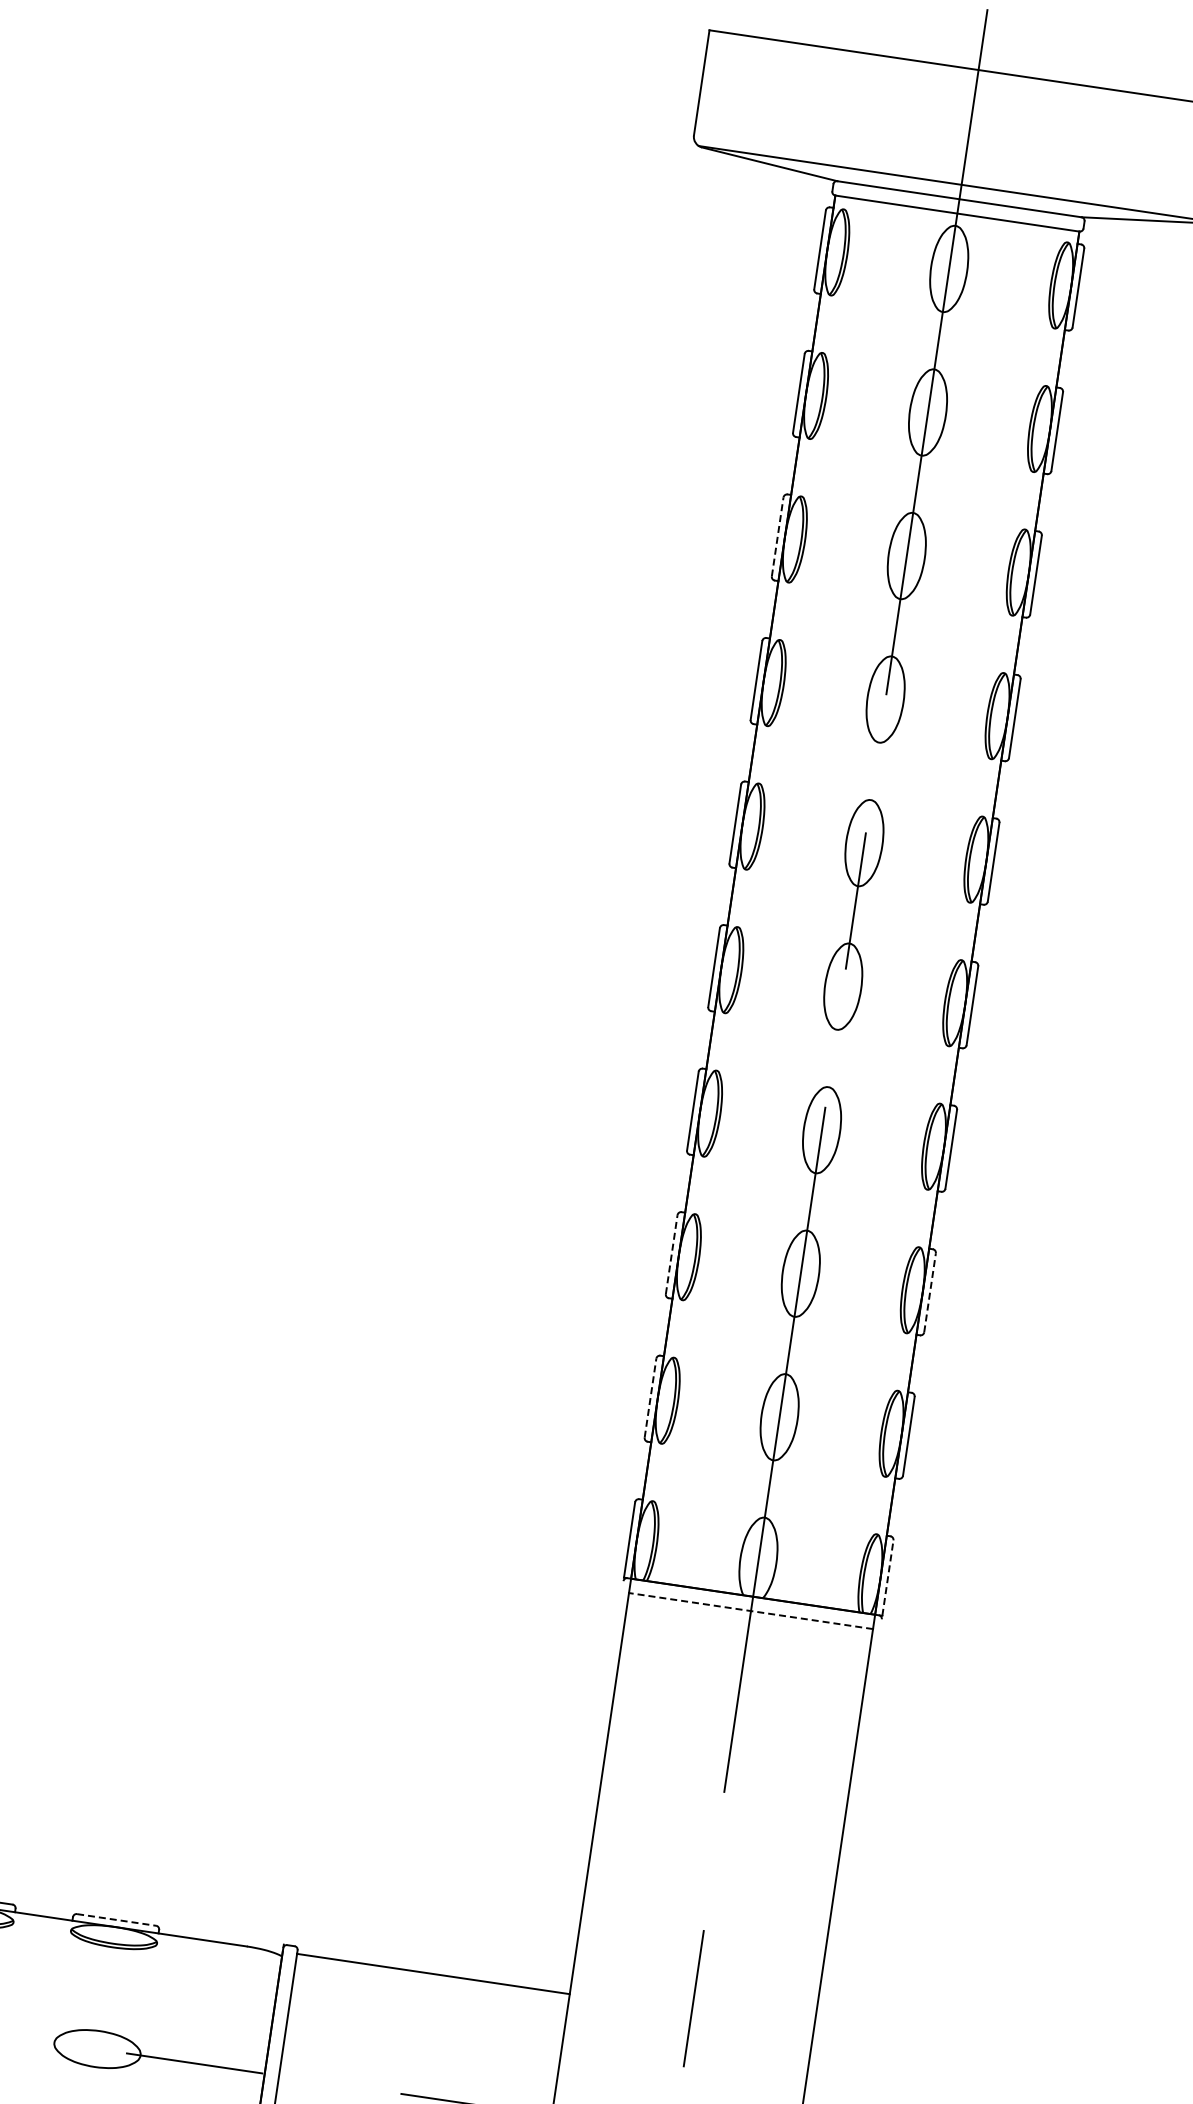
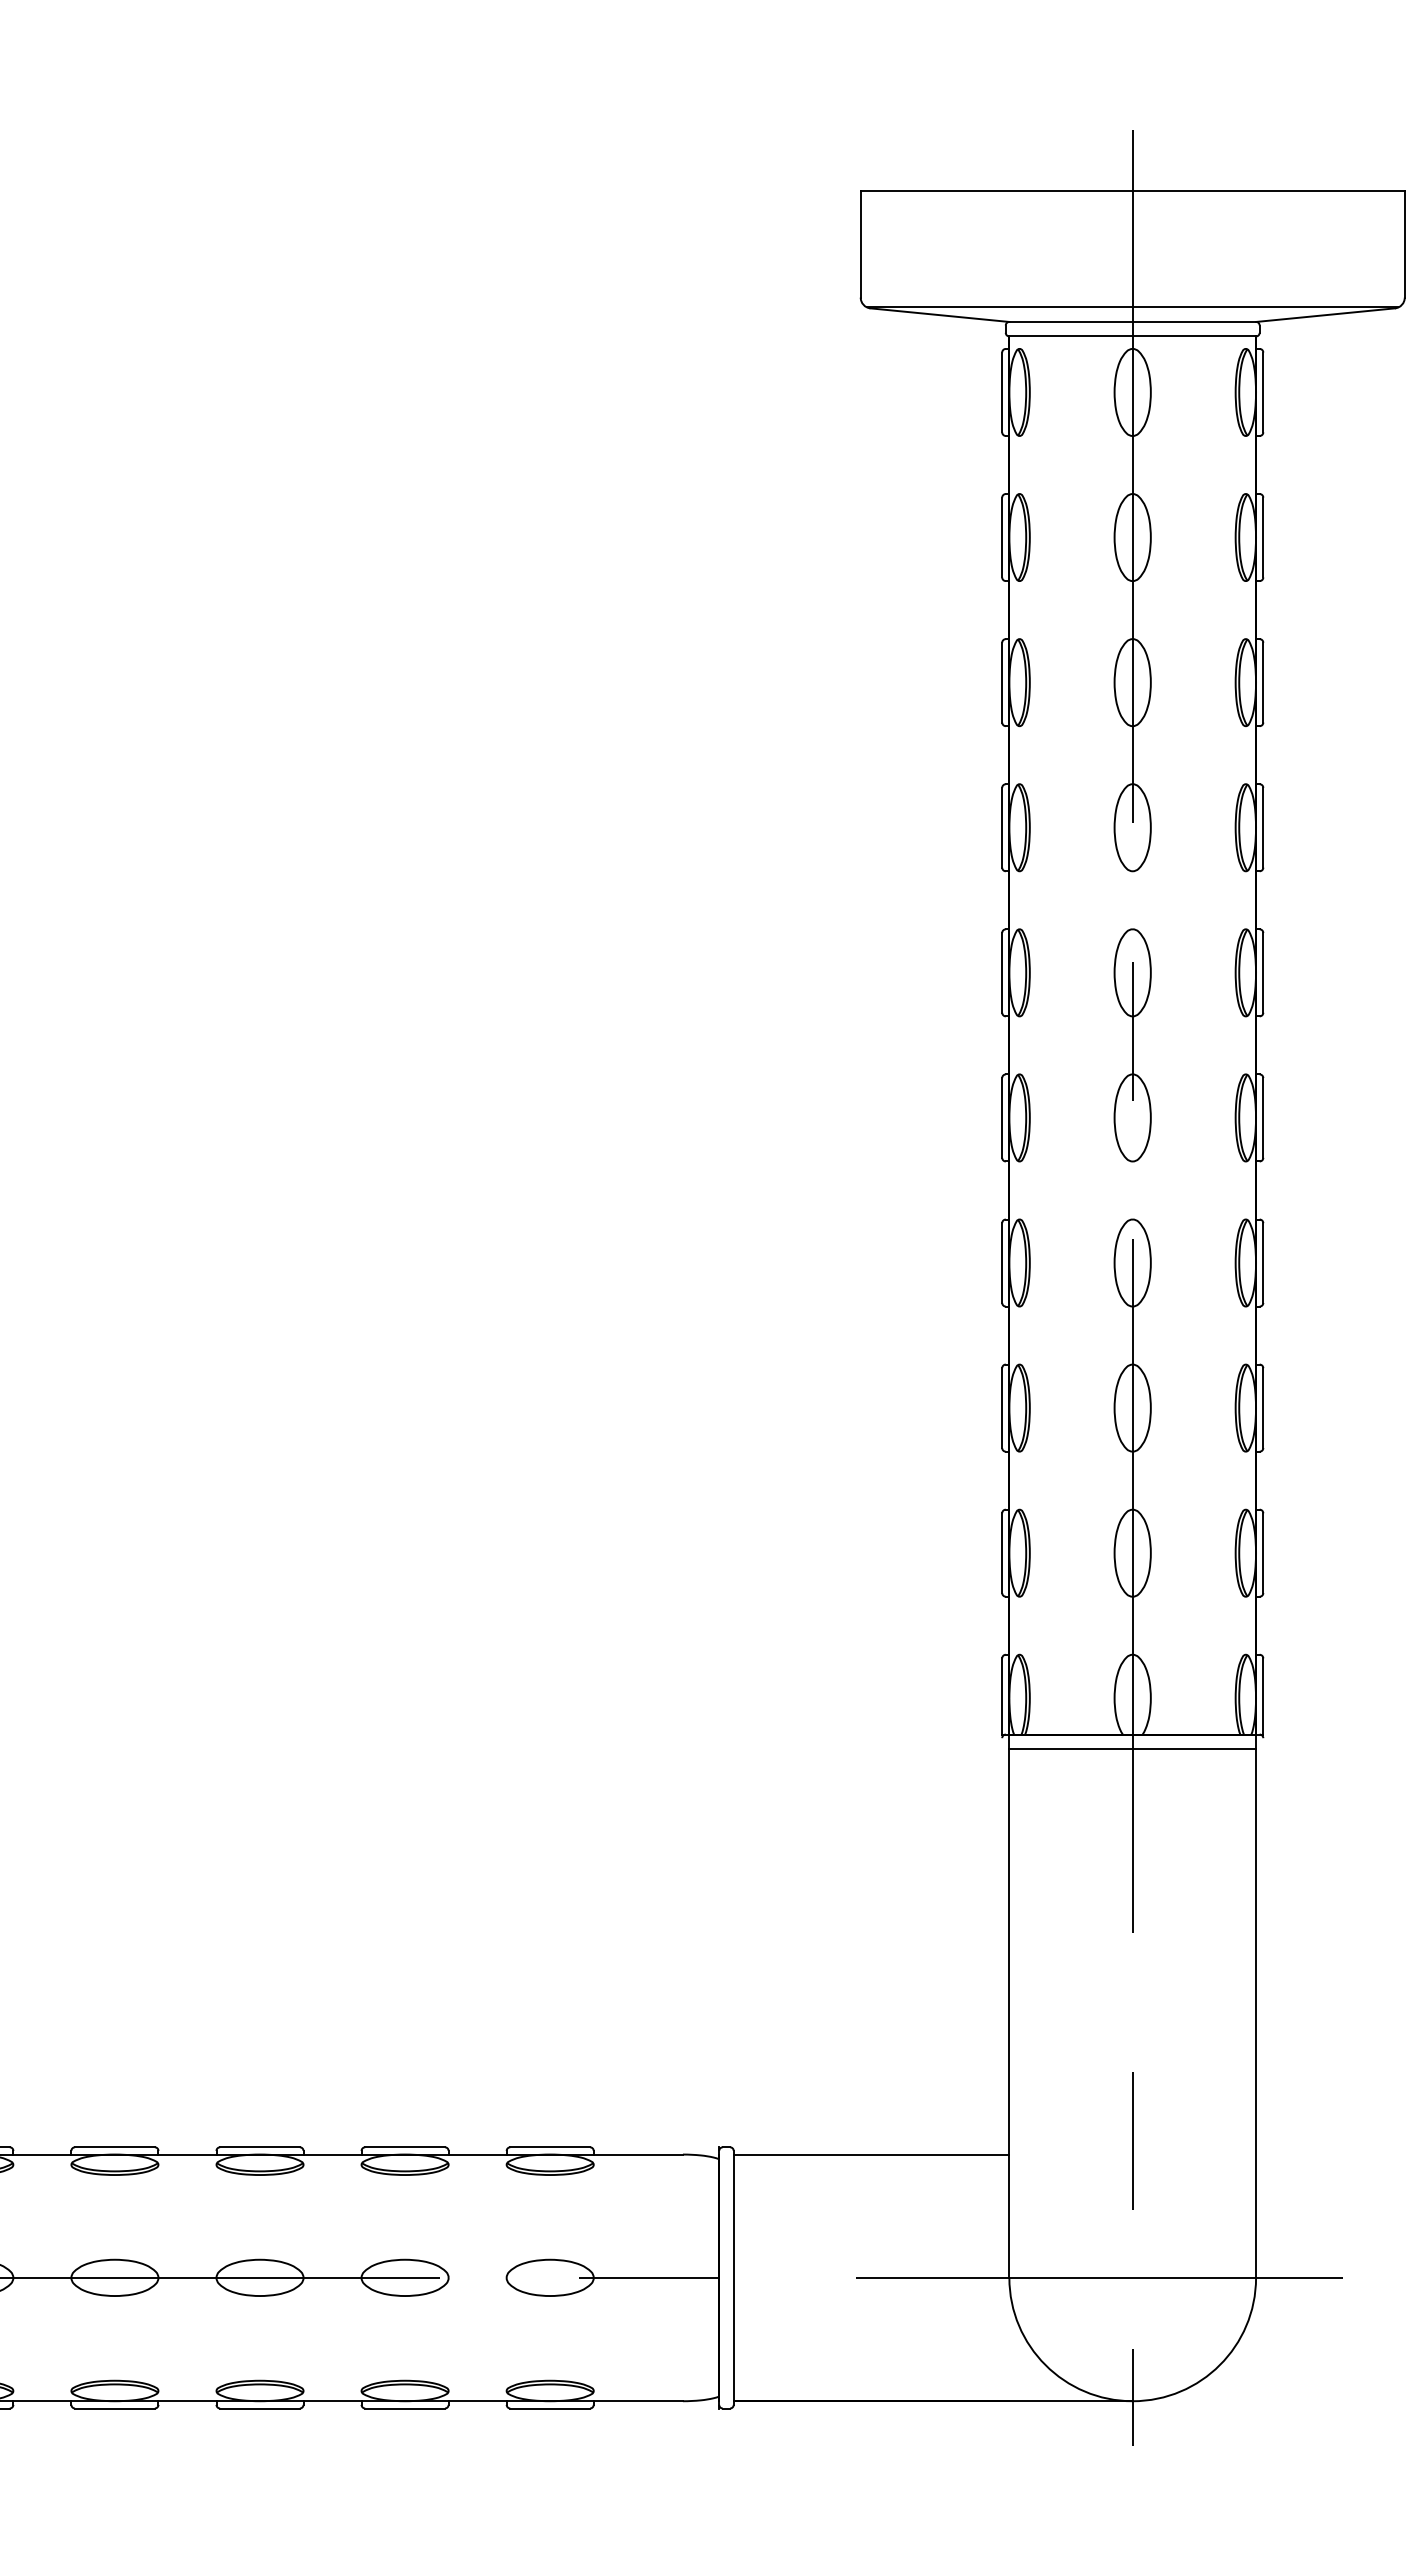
line: (778, 536) -> (1002, 682), dashed -> solid
line: (671, 1255) -> (1002, 1408), dashed -> solid
line: (930, 1293) -> (1263, 1408), dashed -> solid
line: (650, 1398) -> (1002, 1553), dashed -> solid
line: (888, 1578) -> (1263, 1696), dashed -> solid
line: (750, 1611) -> (1132, 1749), dashed -> solid
line: (116, 1920) -> (550, 2147), dashed -> solid

